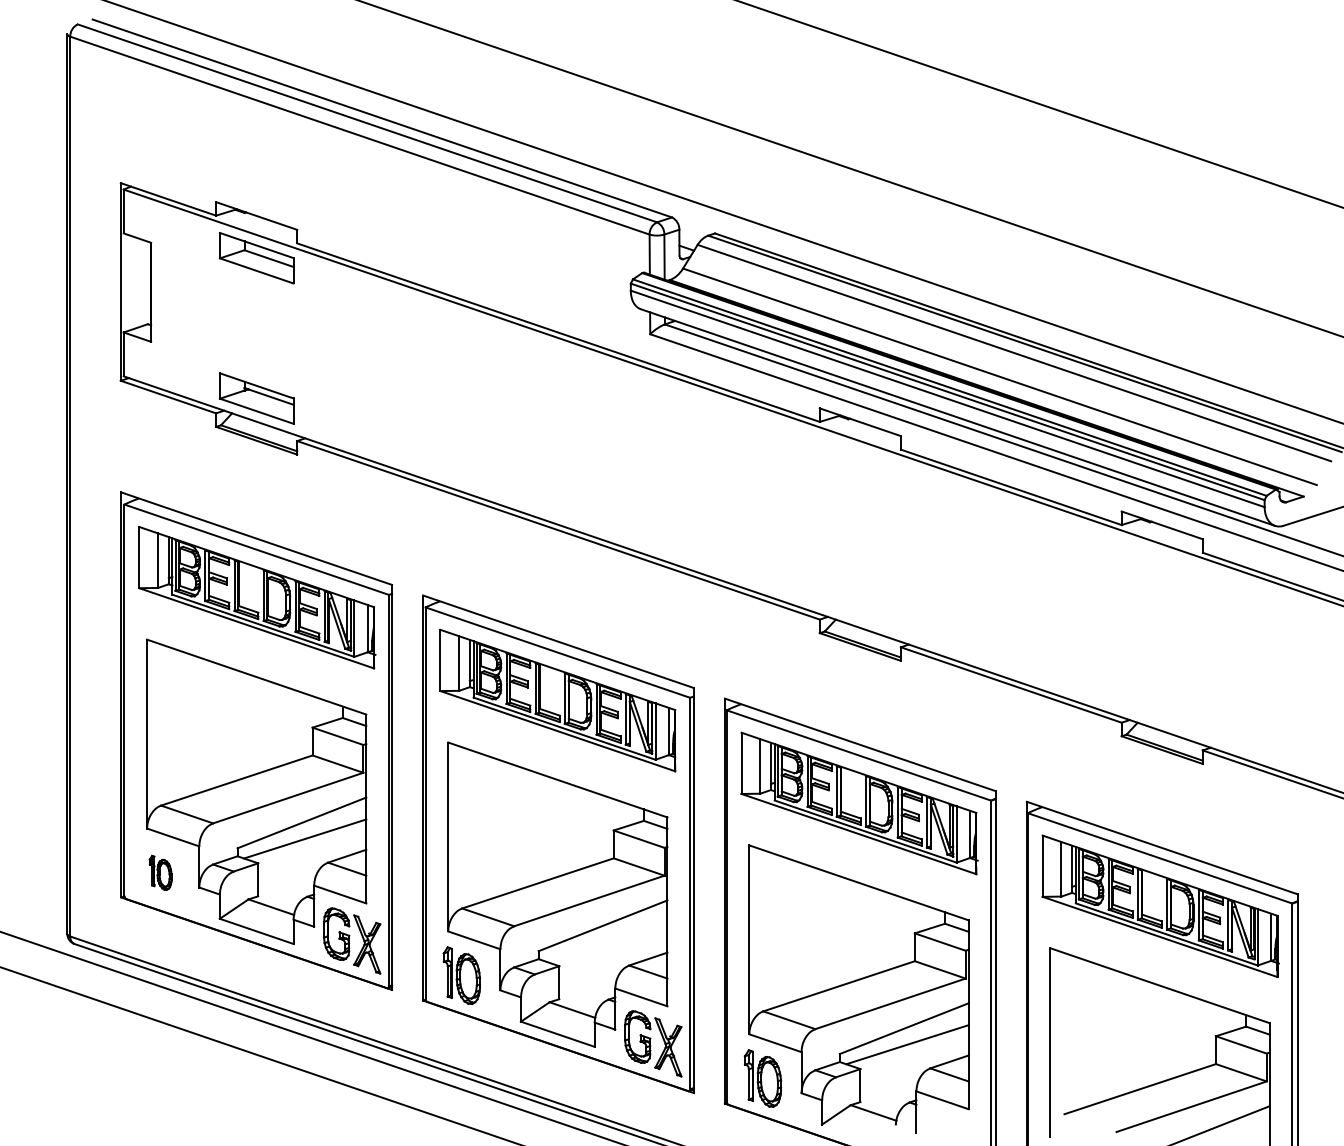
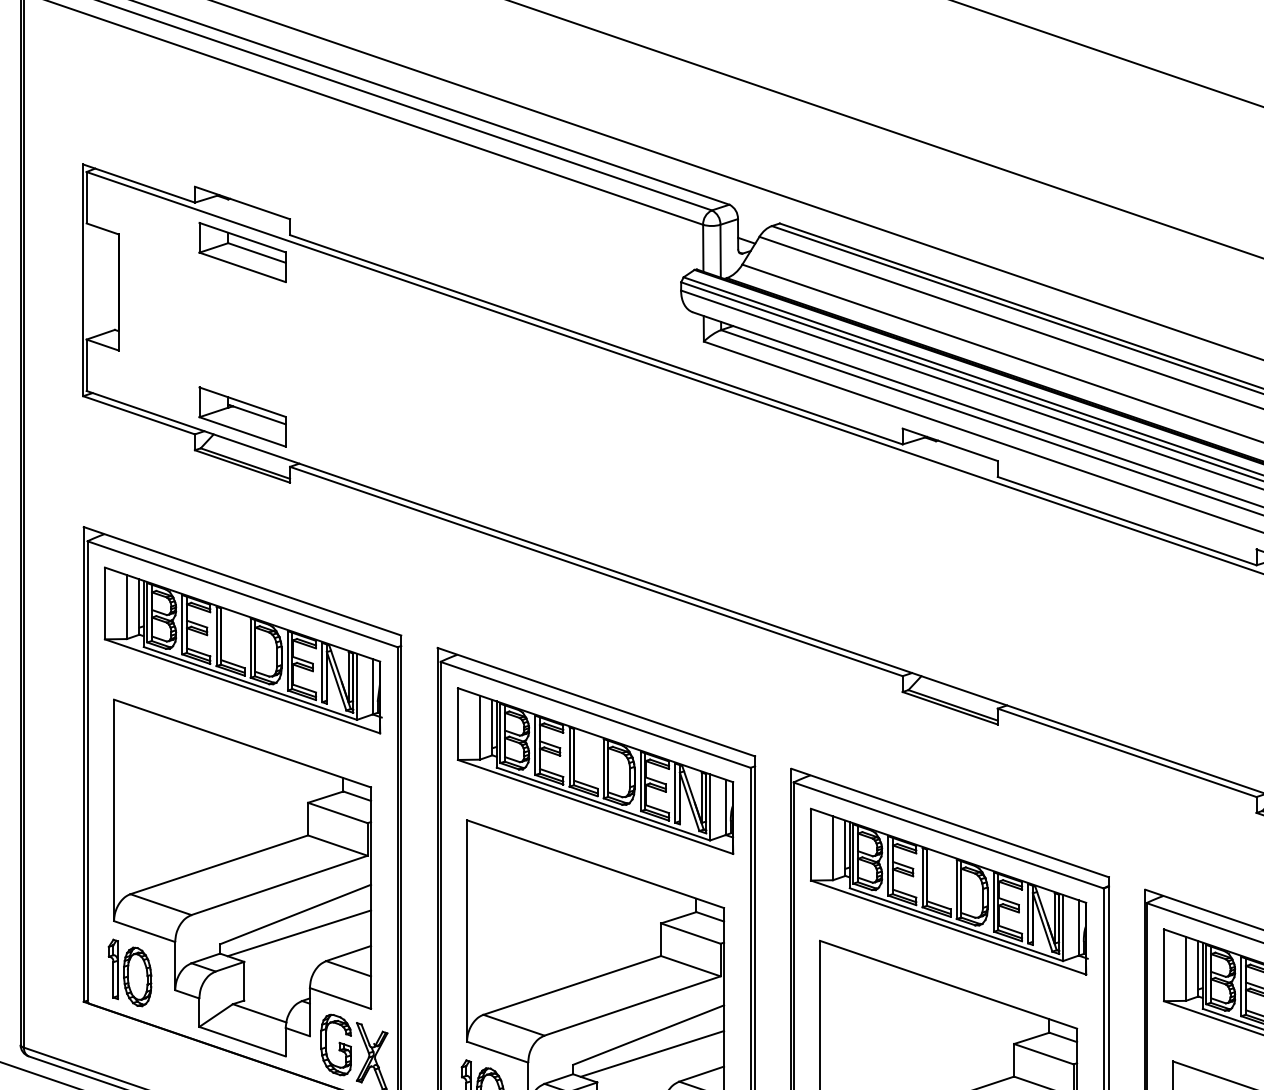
part: (160, 872) -> (129, 972), size x1.67
line: (606, 941) -> (652, 1053), added

